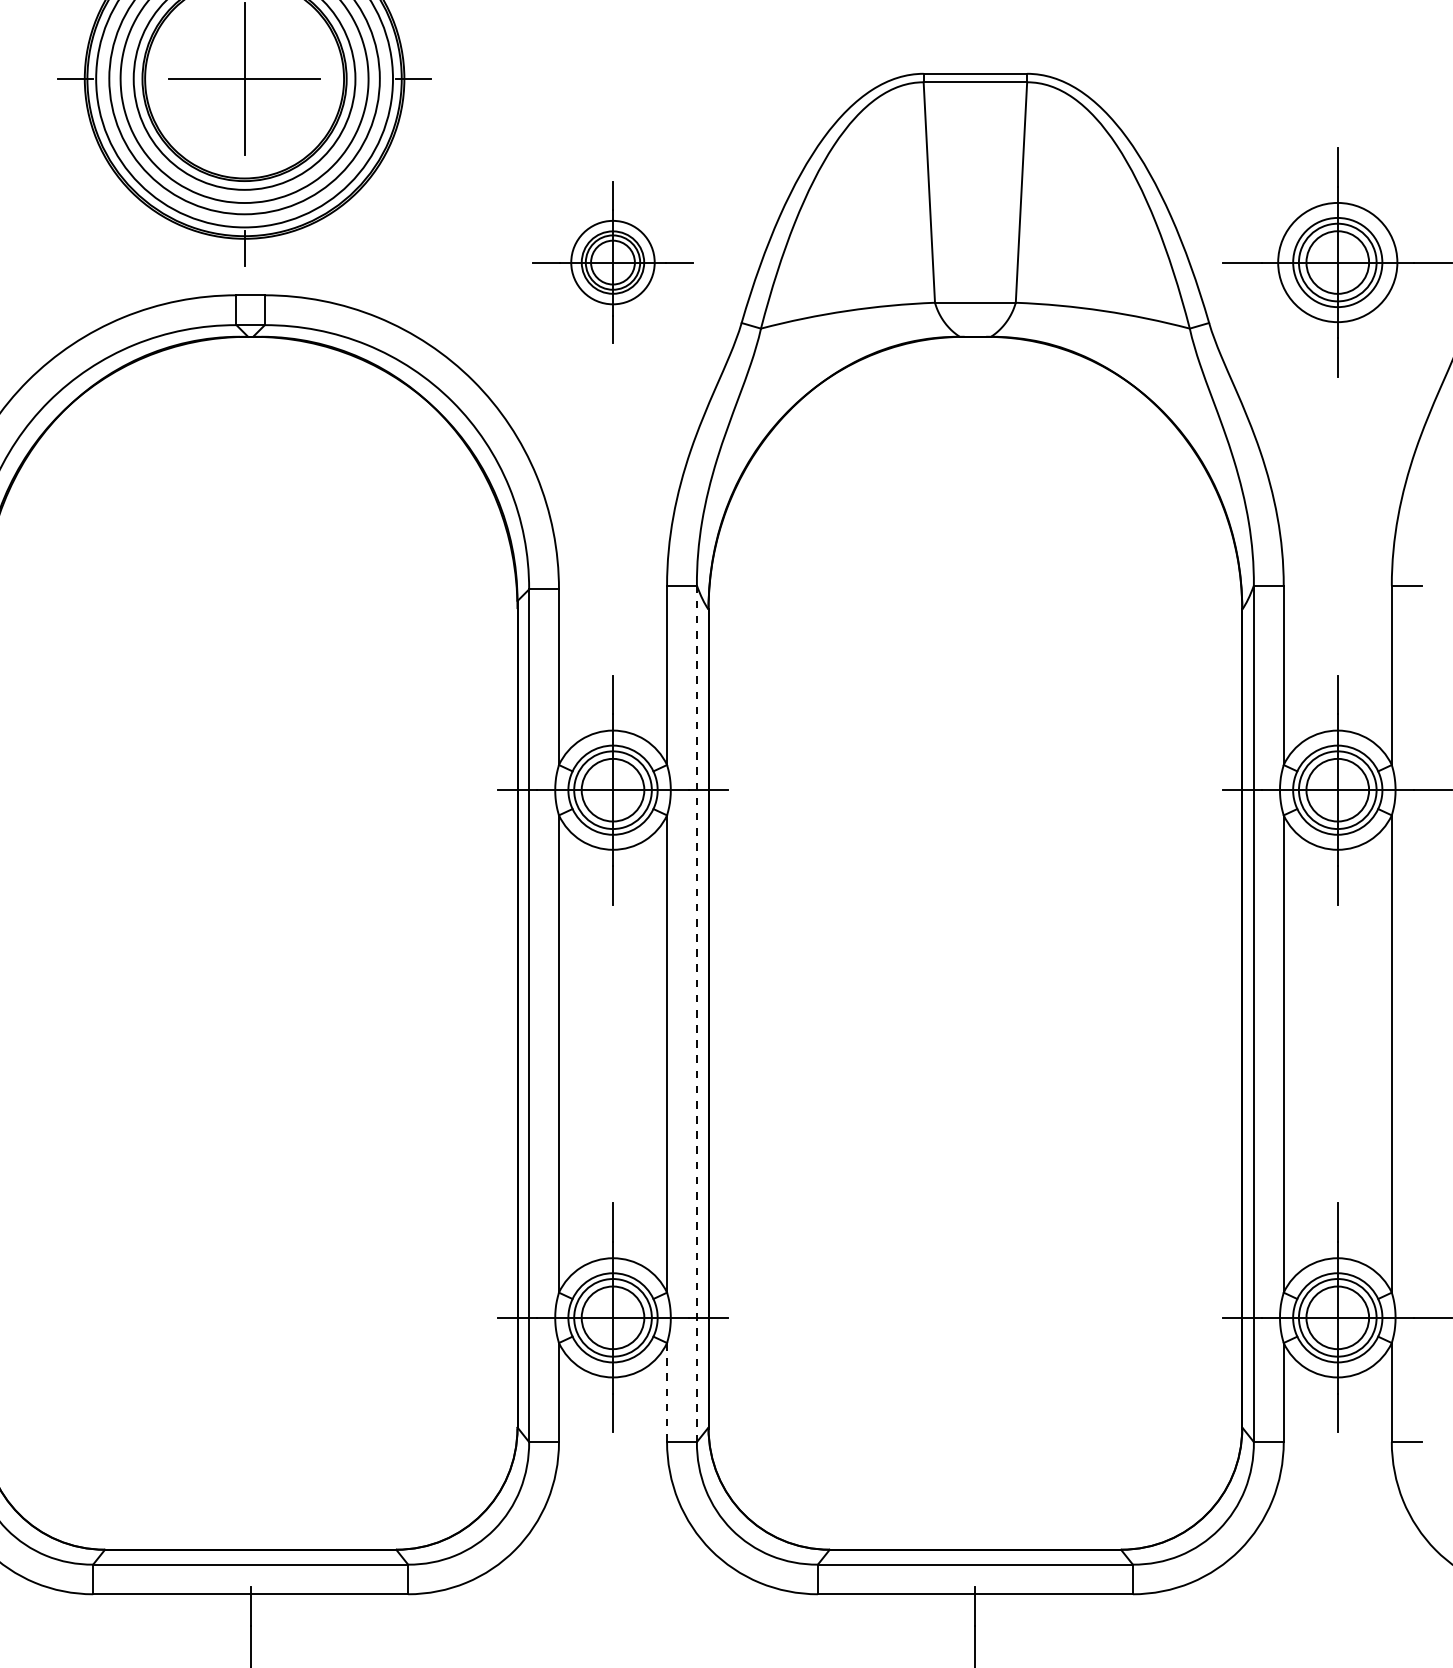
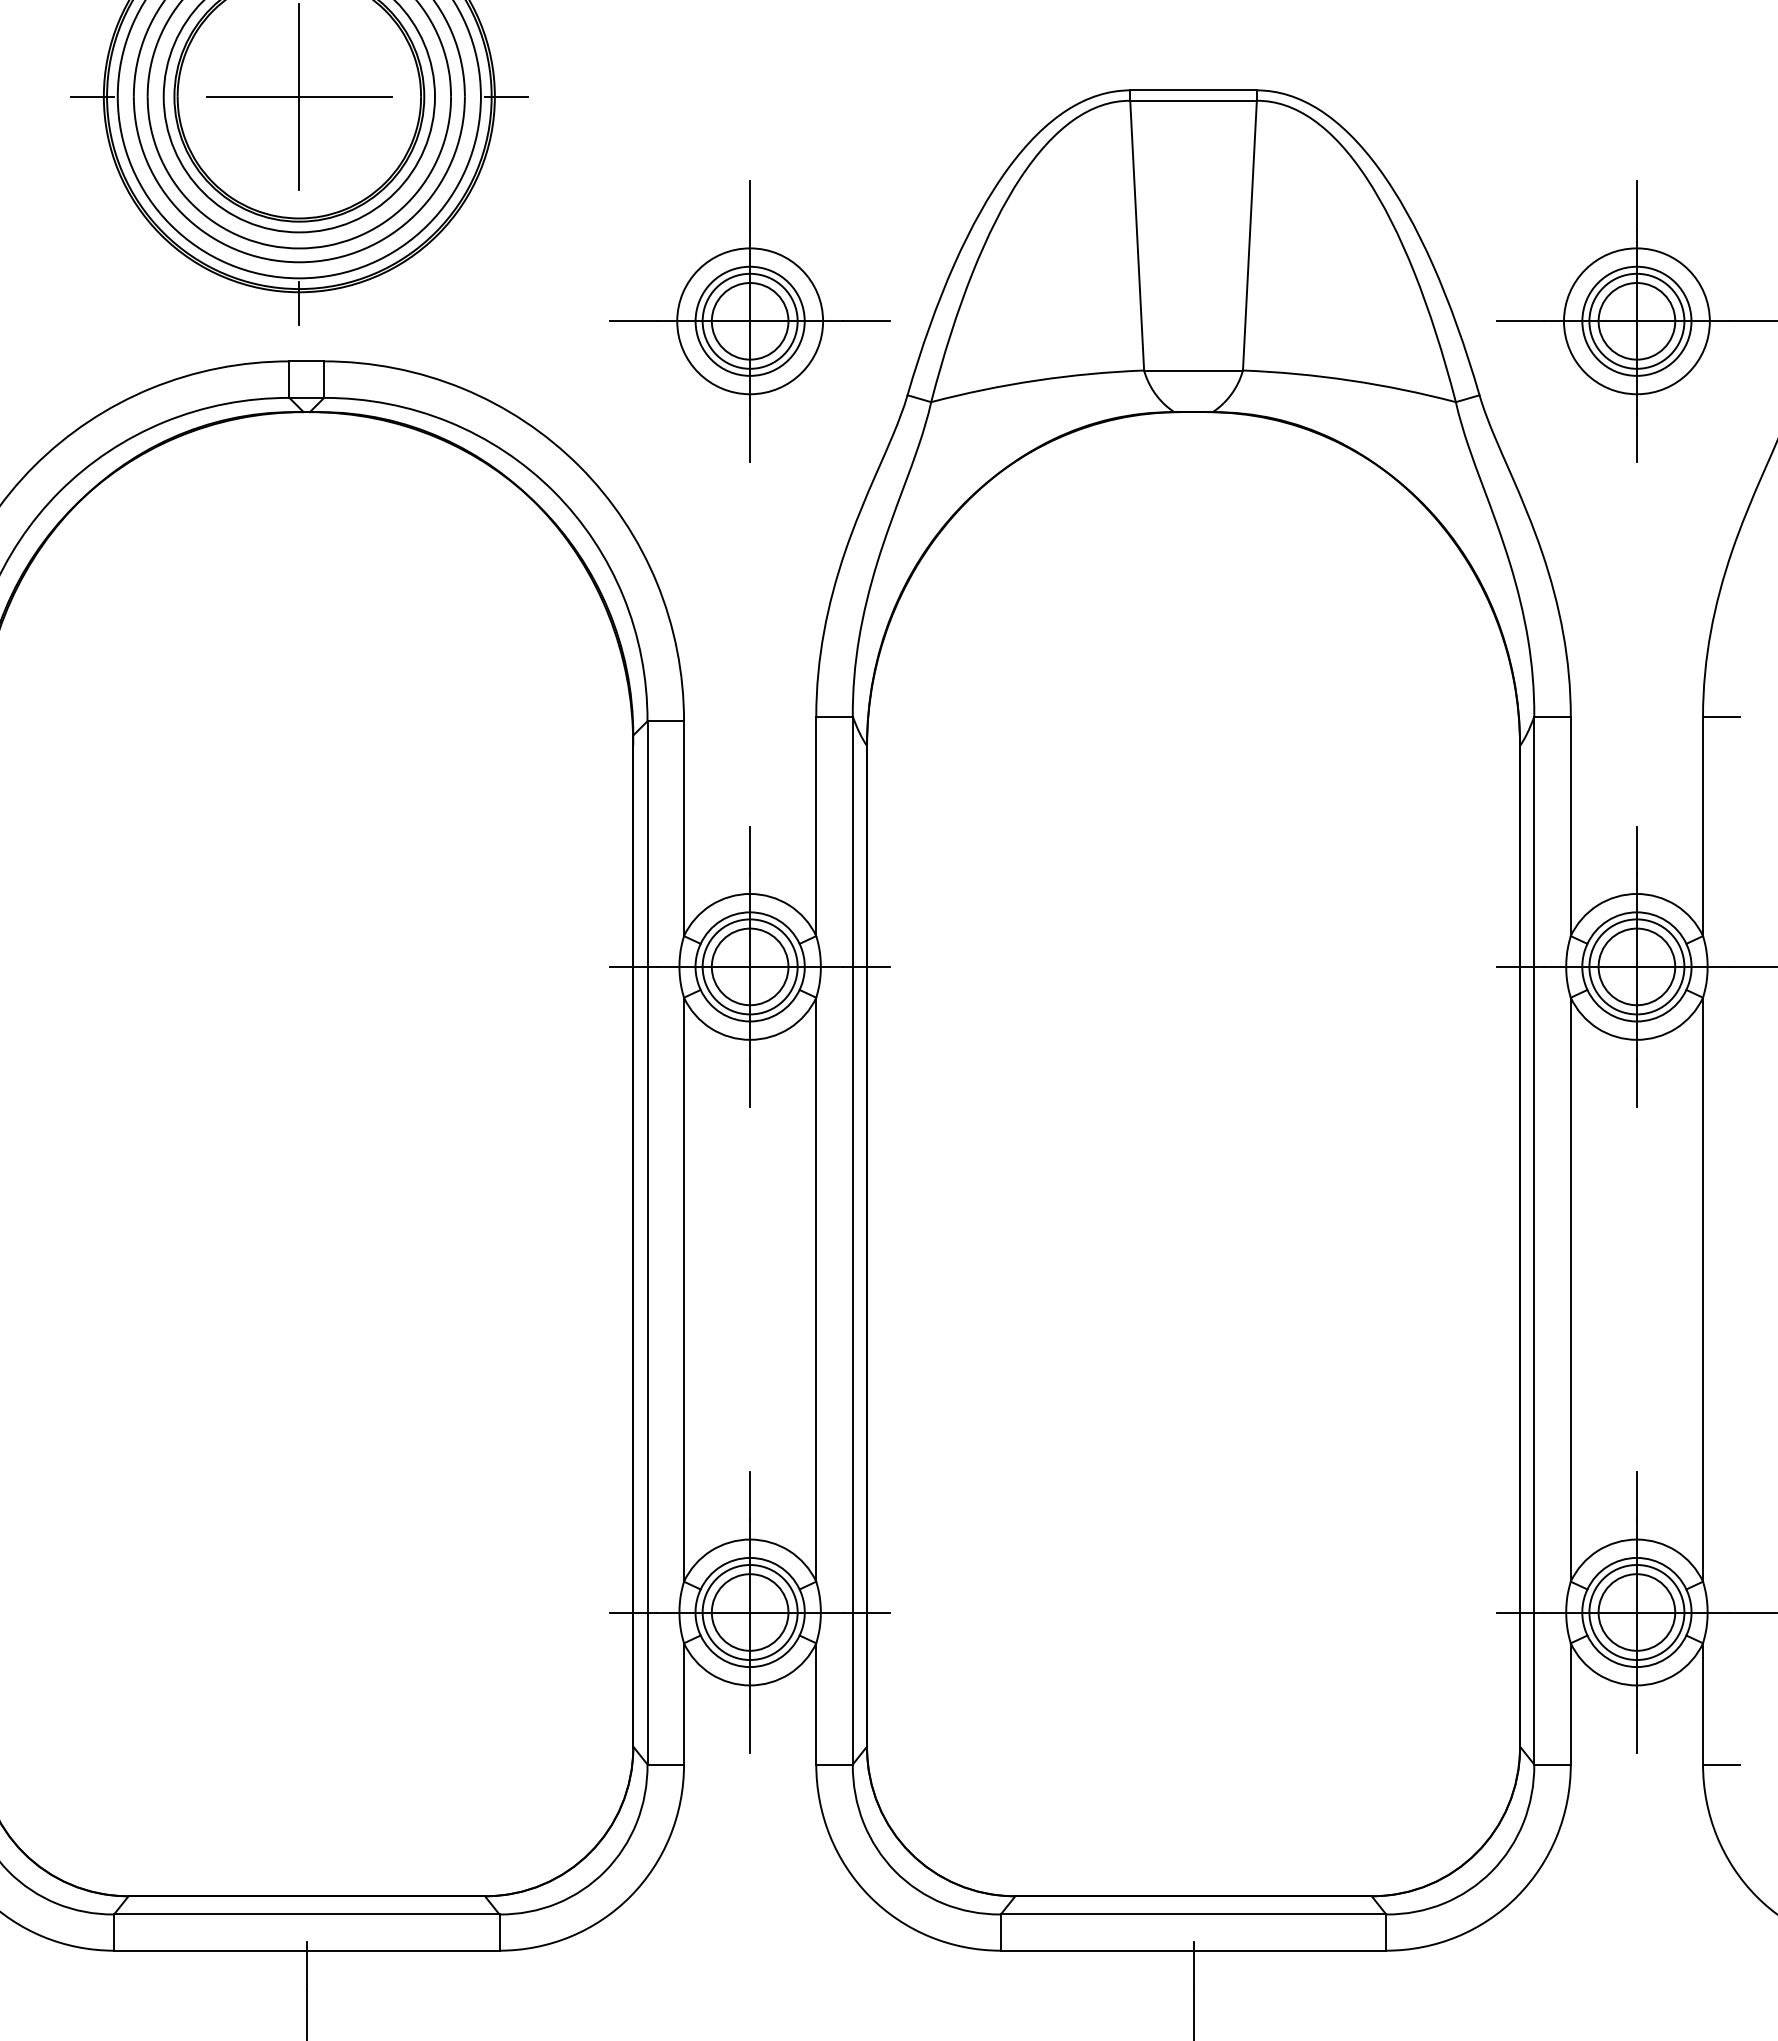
part: (612, 262) -> (749, 321), size x1.43
line: (696, 1013) -> (852, 1240), dashed -> solid
line: (667, 1392) -> (816, 1703), dashed -> solid

